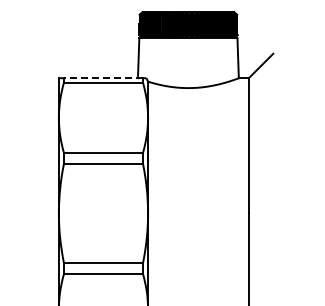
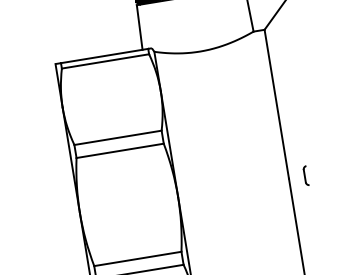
line: (103, 78) -> (104, 56), dashed -> solid
part: (264, 213) -> (306, 175), added

